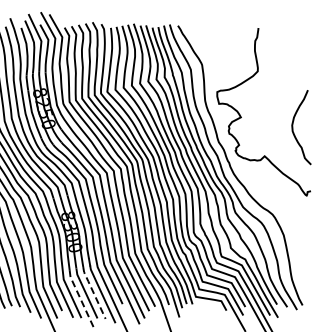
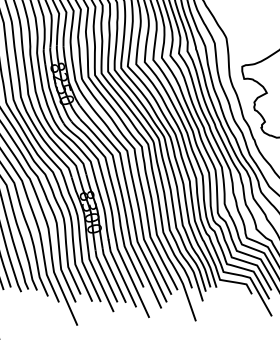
line: (93, 291) -> (113, 274), dashed -> solid
line: (80, 298) -> (99, 281), dashed -> solid

